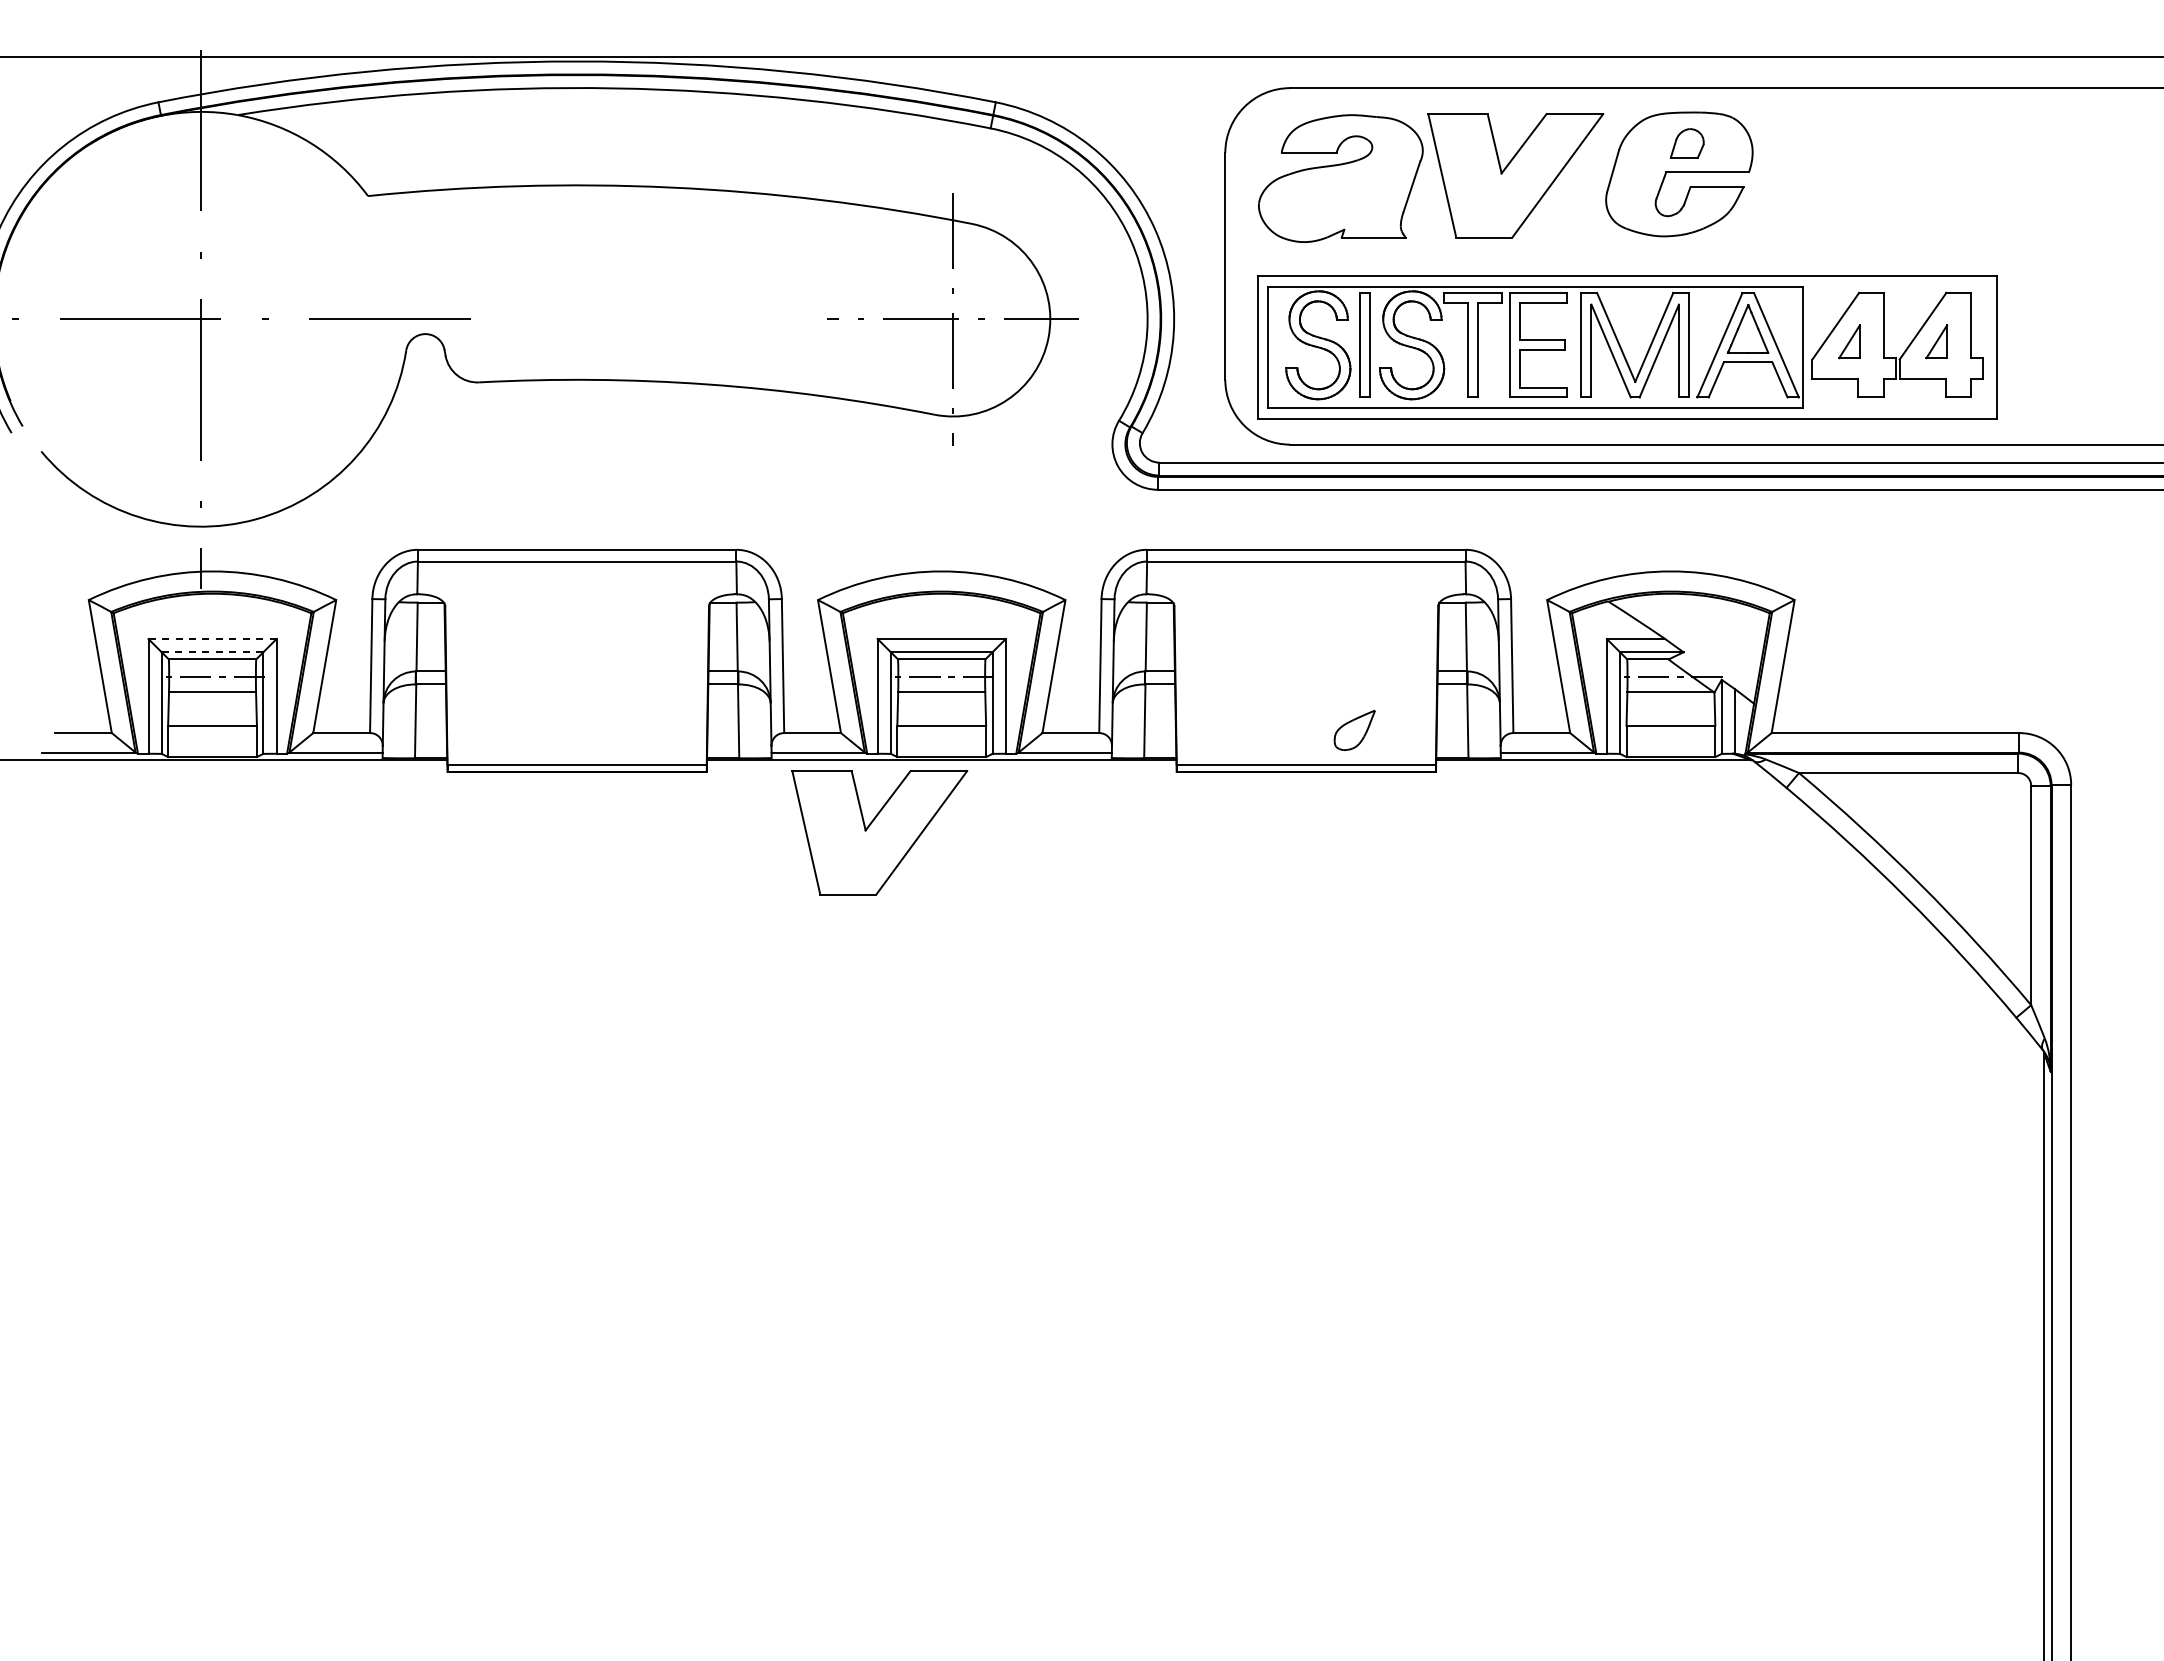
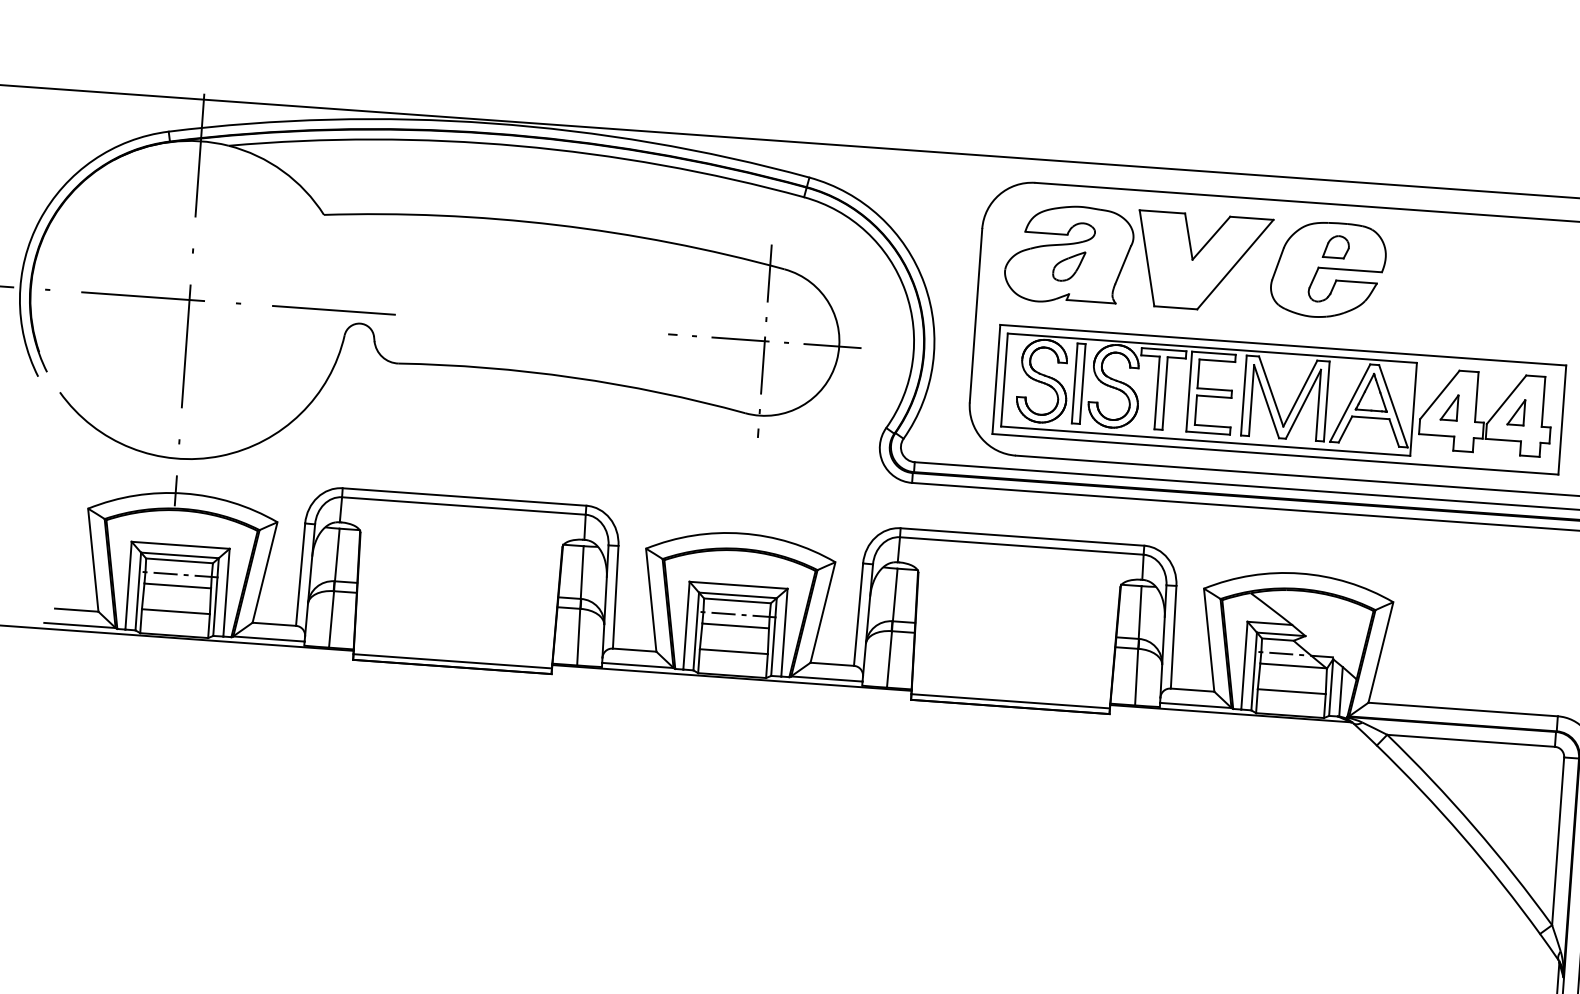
line: (213, 639) -> (181, 545), dashed -> solid
line: (212, 652) -> (179, 555), dashed -> solid
part: (1354, 729) -> (1068, 265), moved
part: (879, 832) -> (680, 729), removed

